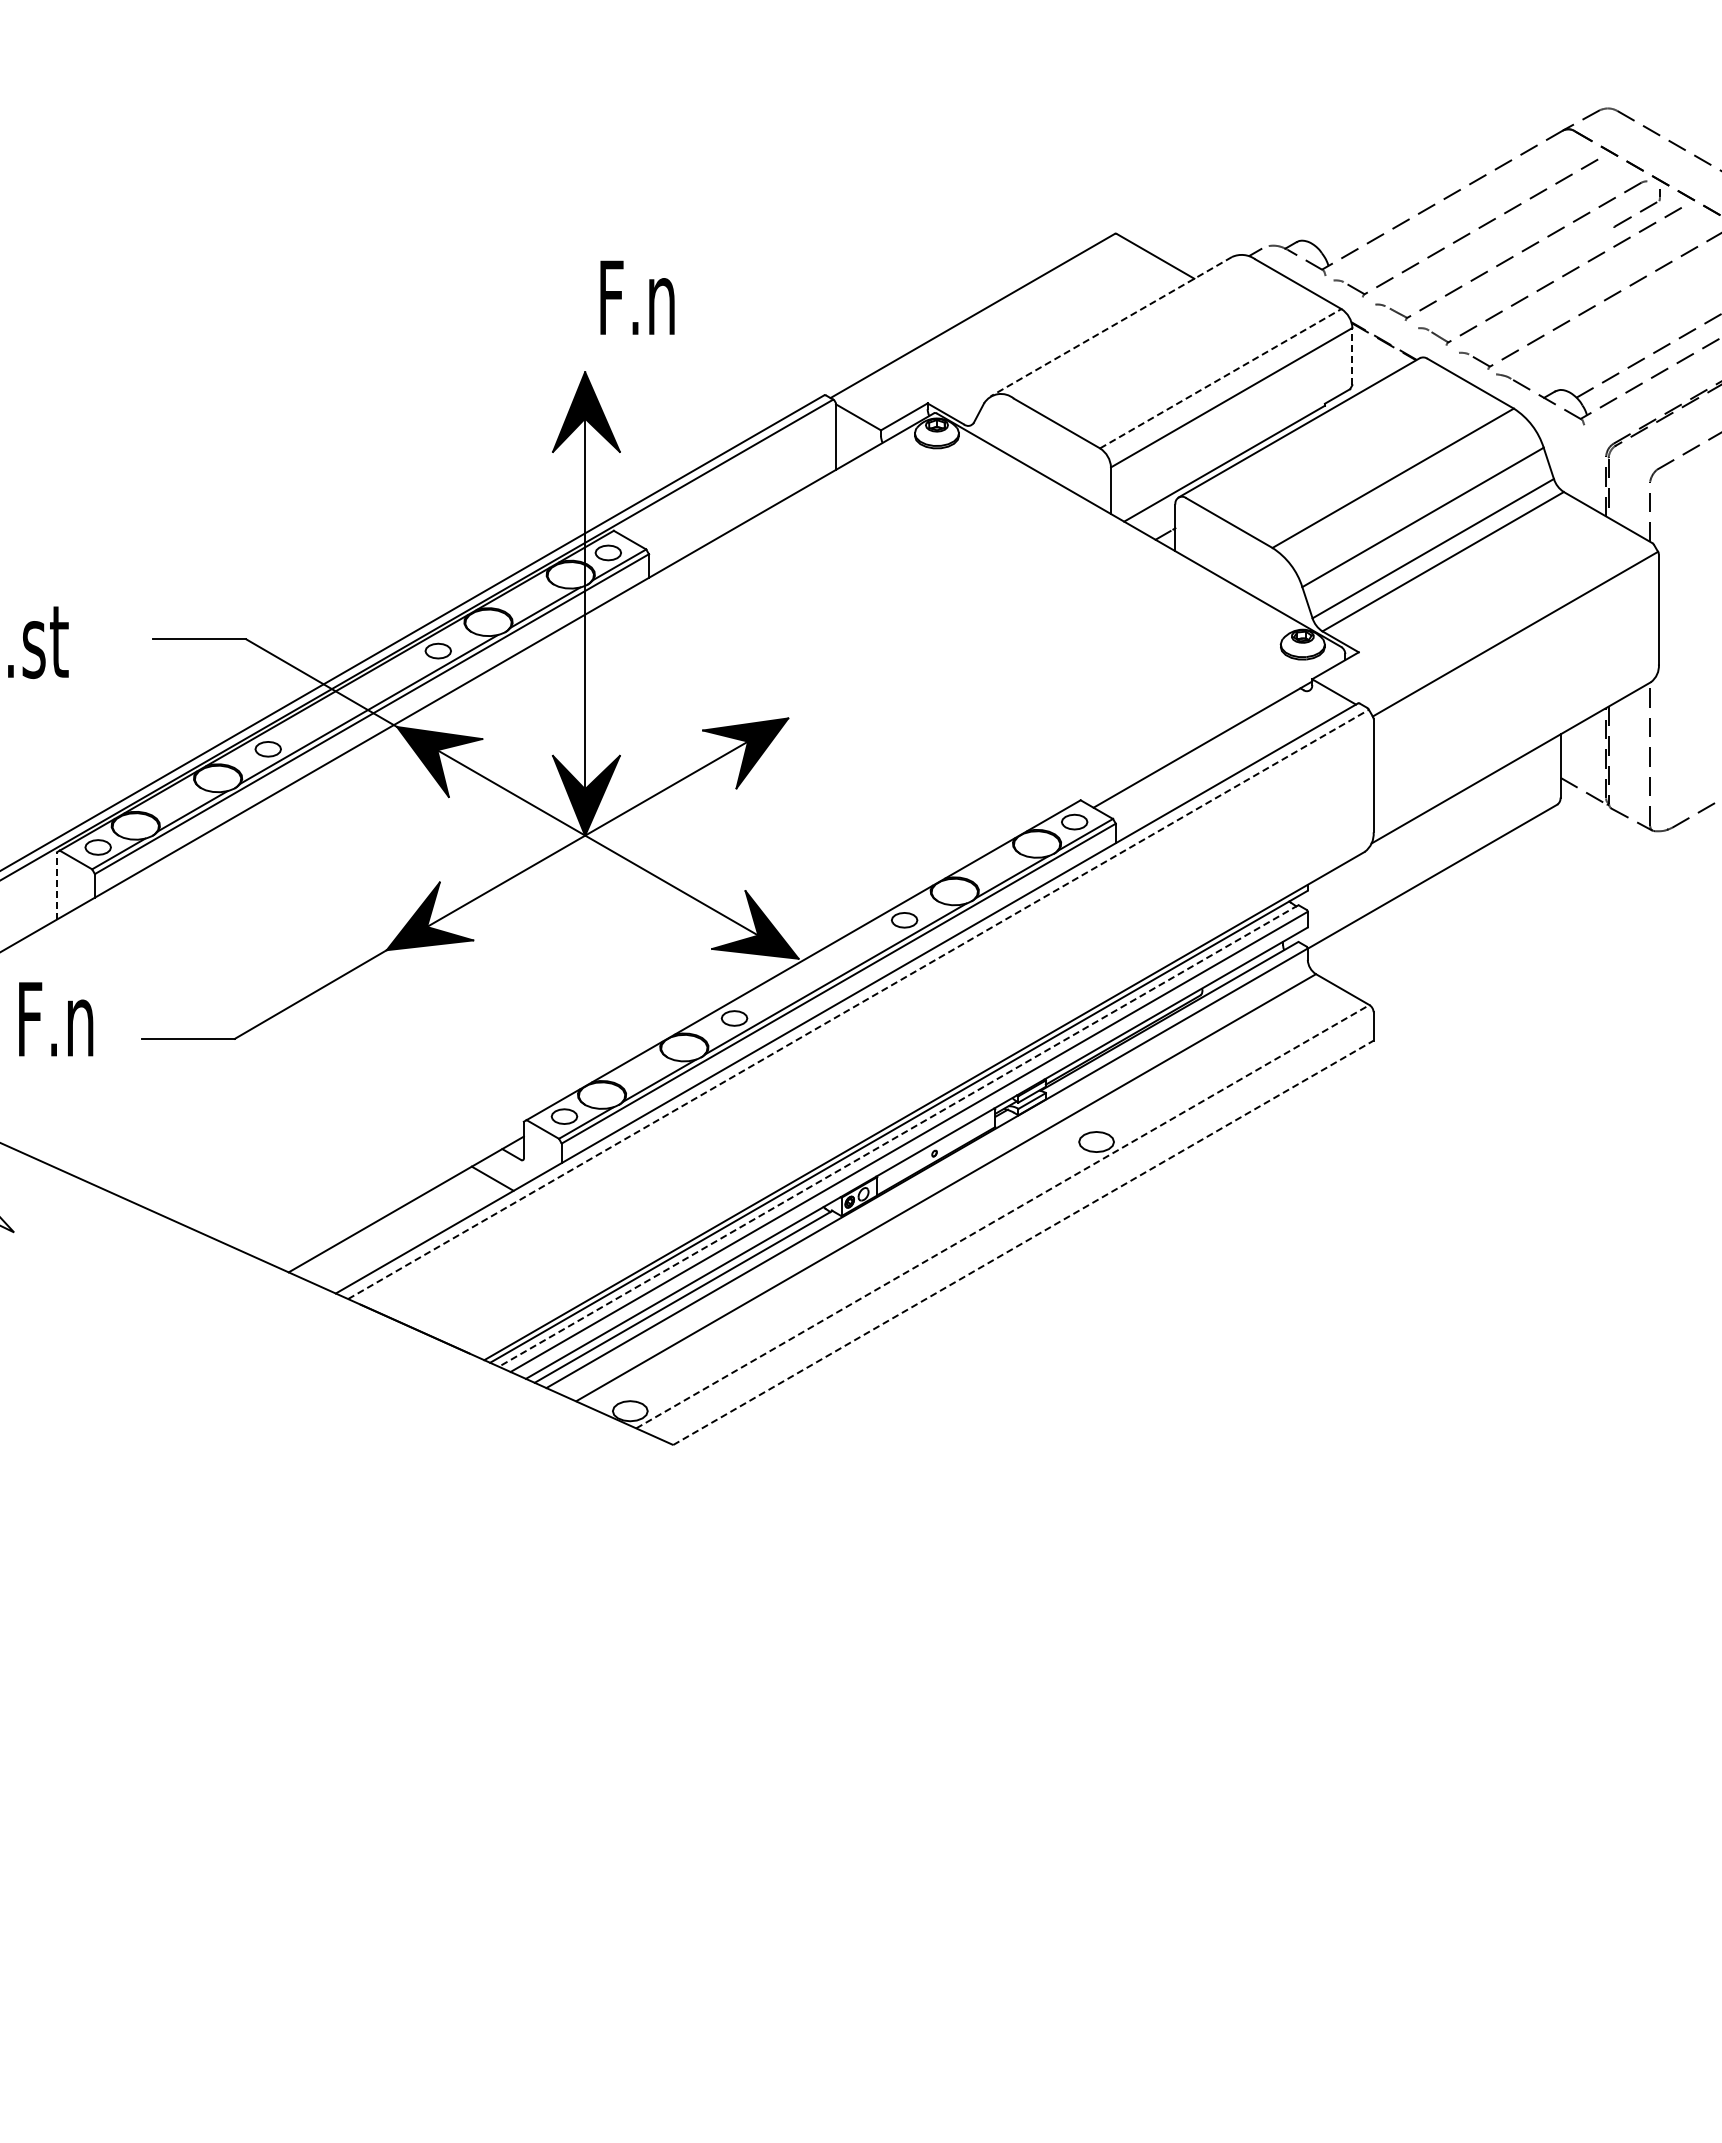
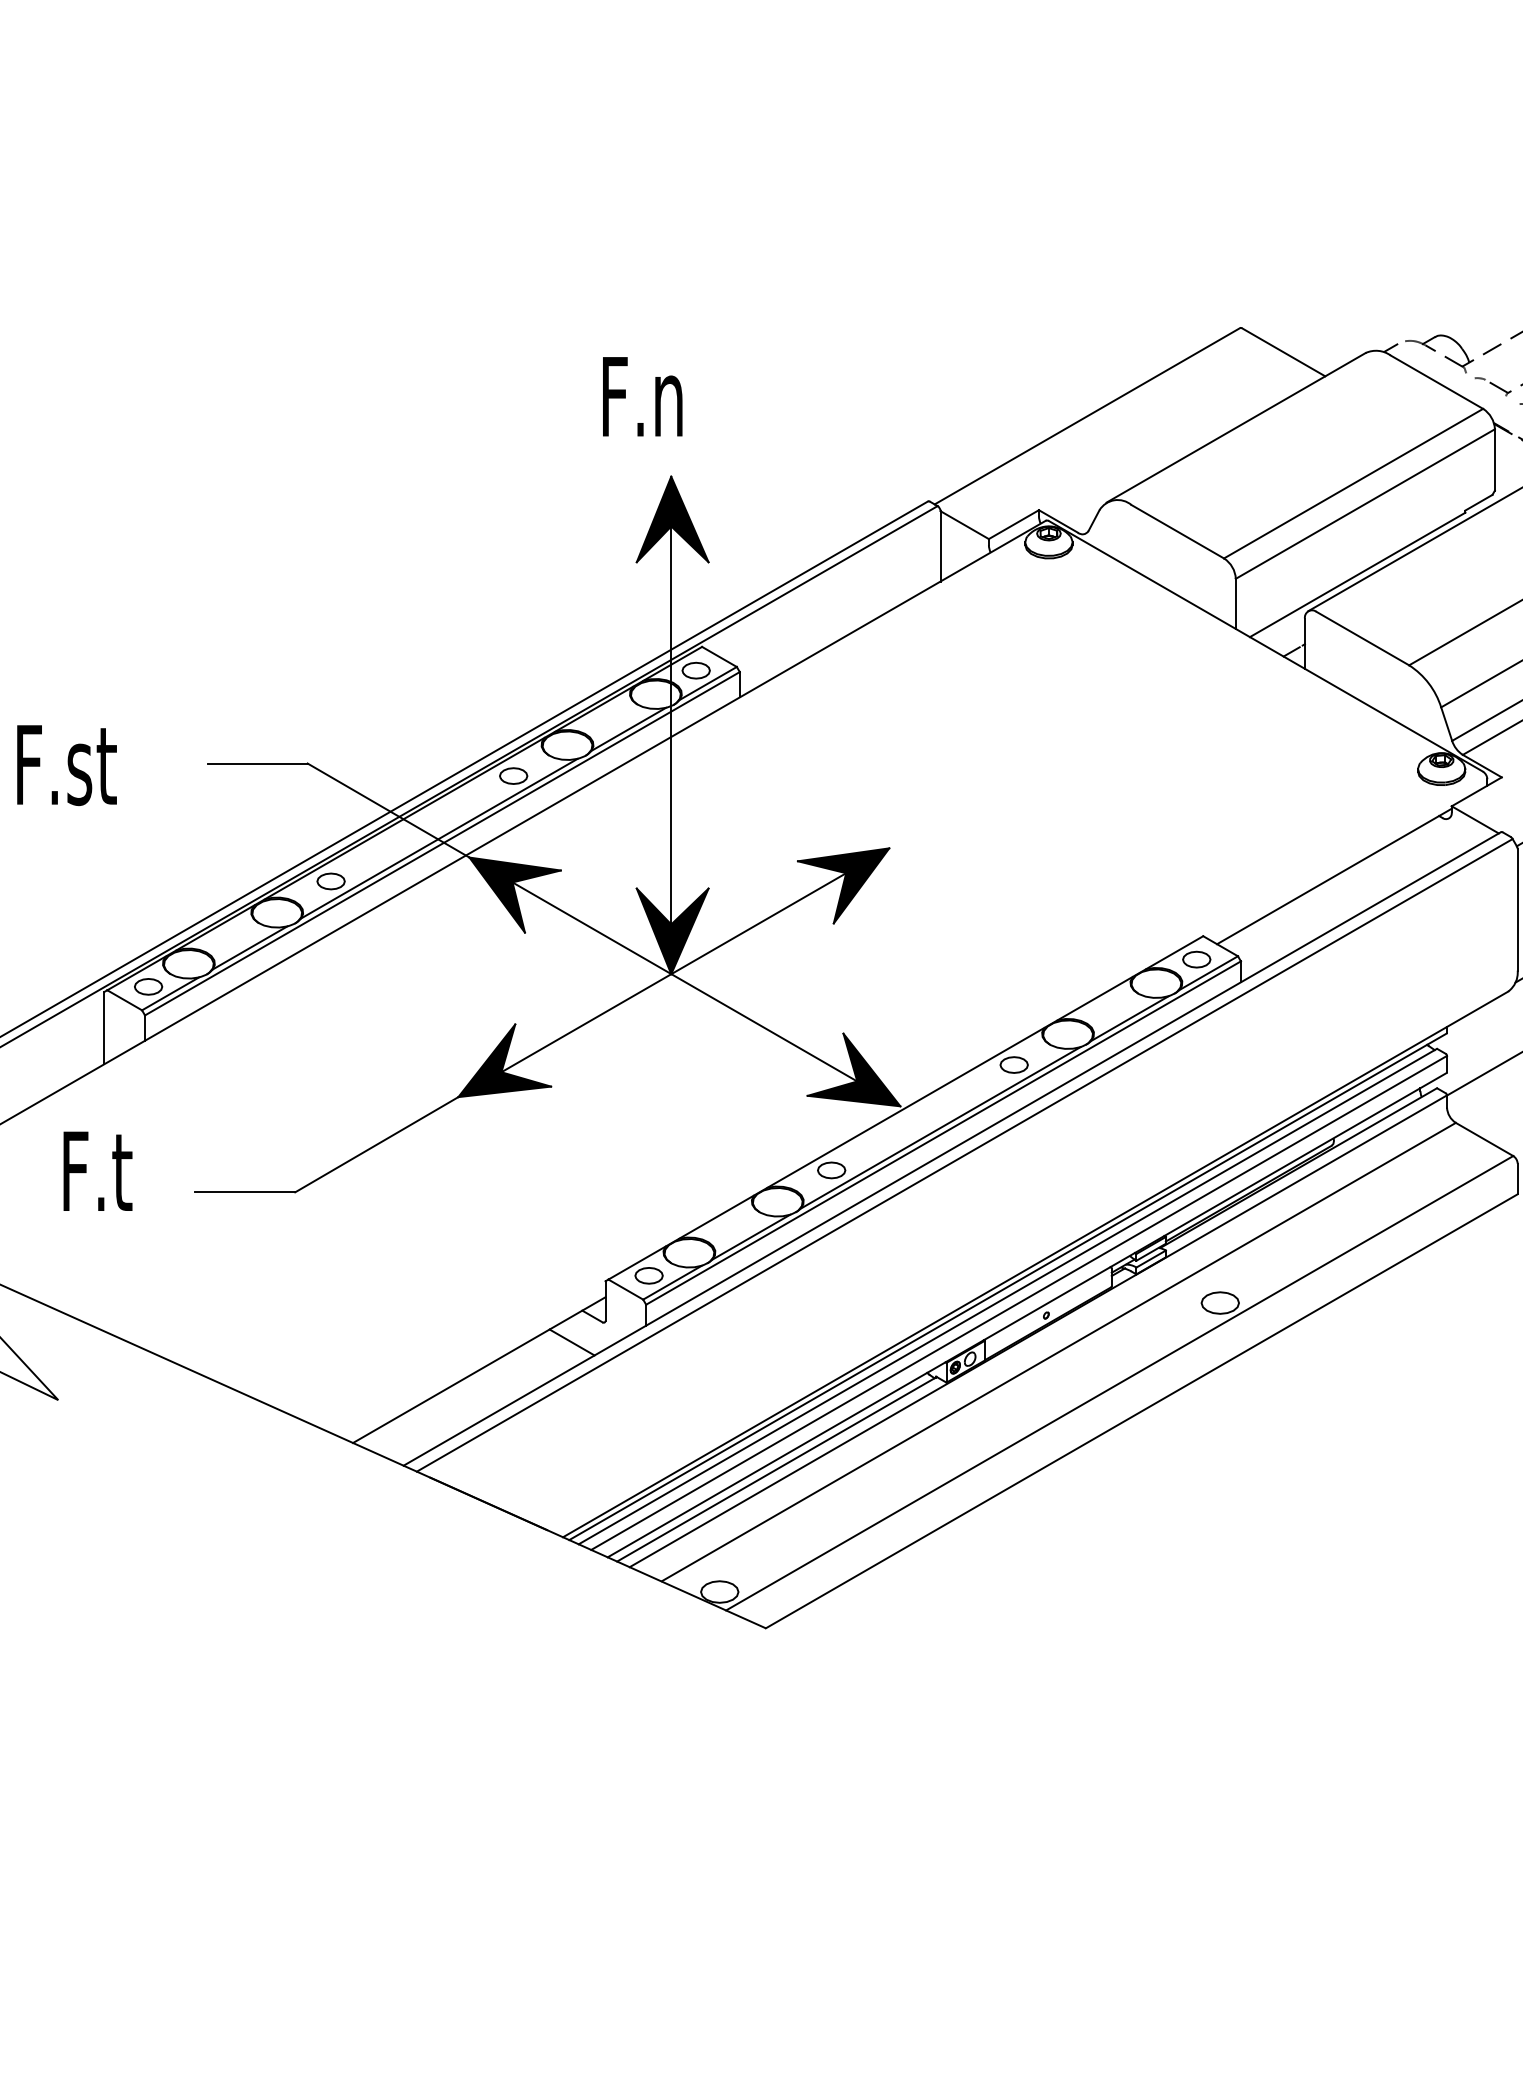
text: (637, 297) -> (642, 396), moved
line: (1110, 326) -> (1235, 427), dashed -> solid
line: (1352, 356) -> (1495, 459), dashed -> solid
line: (1221, 378) -> (1354, 483), dashed -> solid
line: (57, 885) -> (104, 1027), dashed -> solid
line: (858, 1004) -> (964, 1155), dashed -> solid
text: (78, 1020) -> (127, 1172), F.n -> F.t
line: (898, 1136) -> (1007, 1297), dashed -> solid
line: (1003, 1216) -> (1120, 1383), dashed -> solid
line: (1023, 1242) -> (1141, 1410), dashed -> solid

